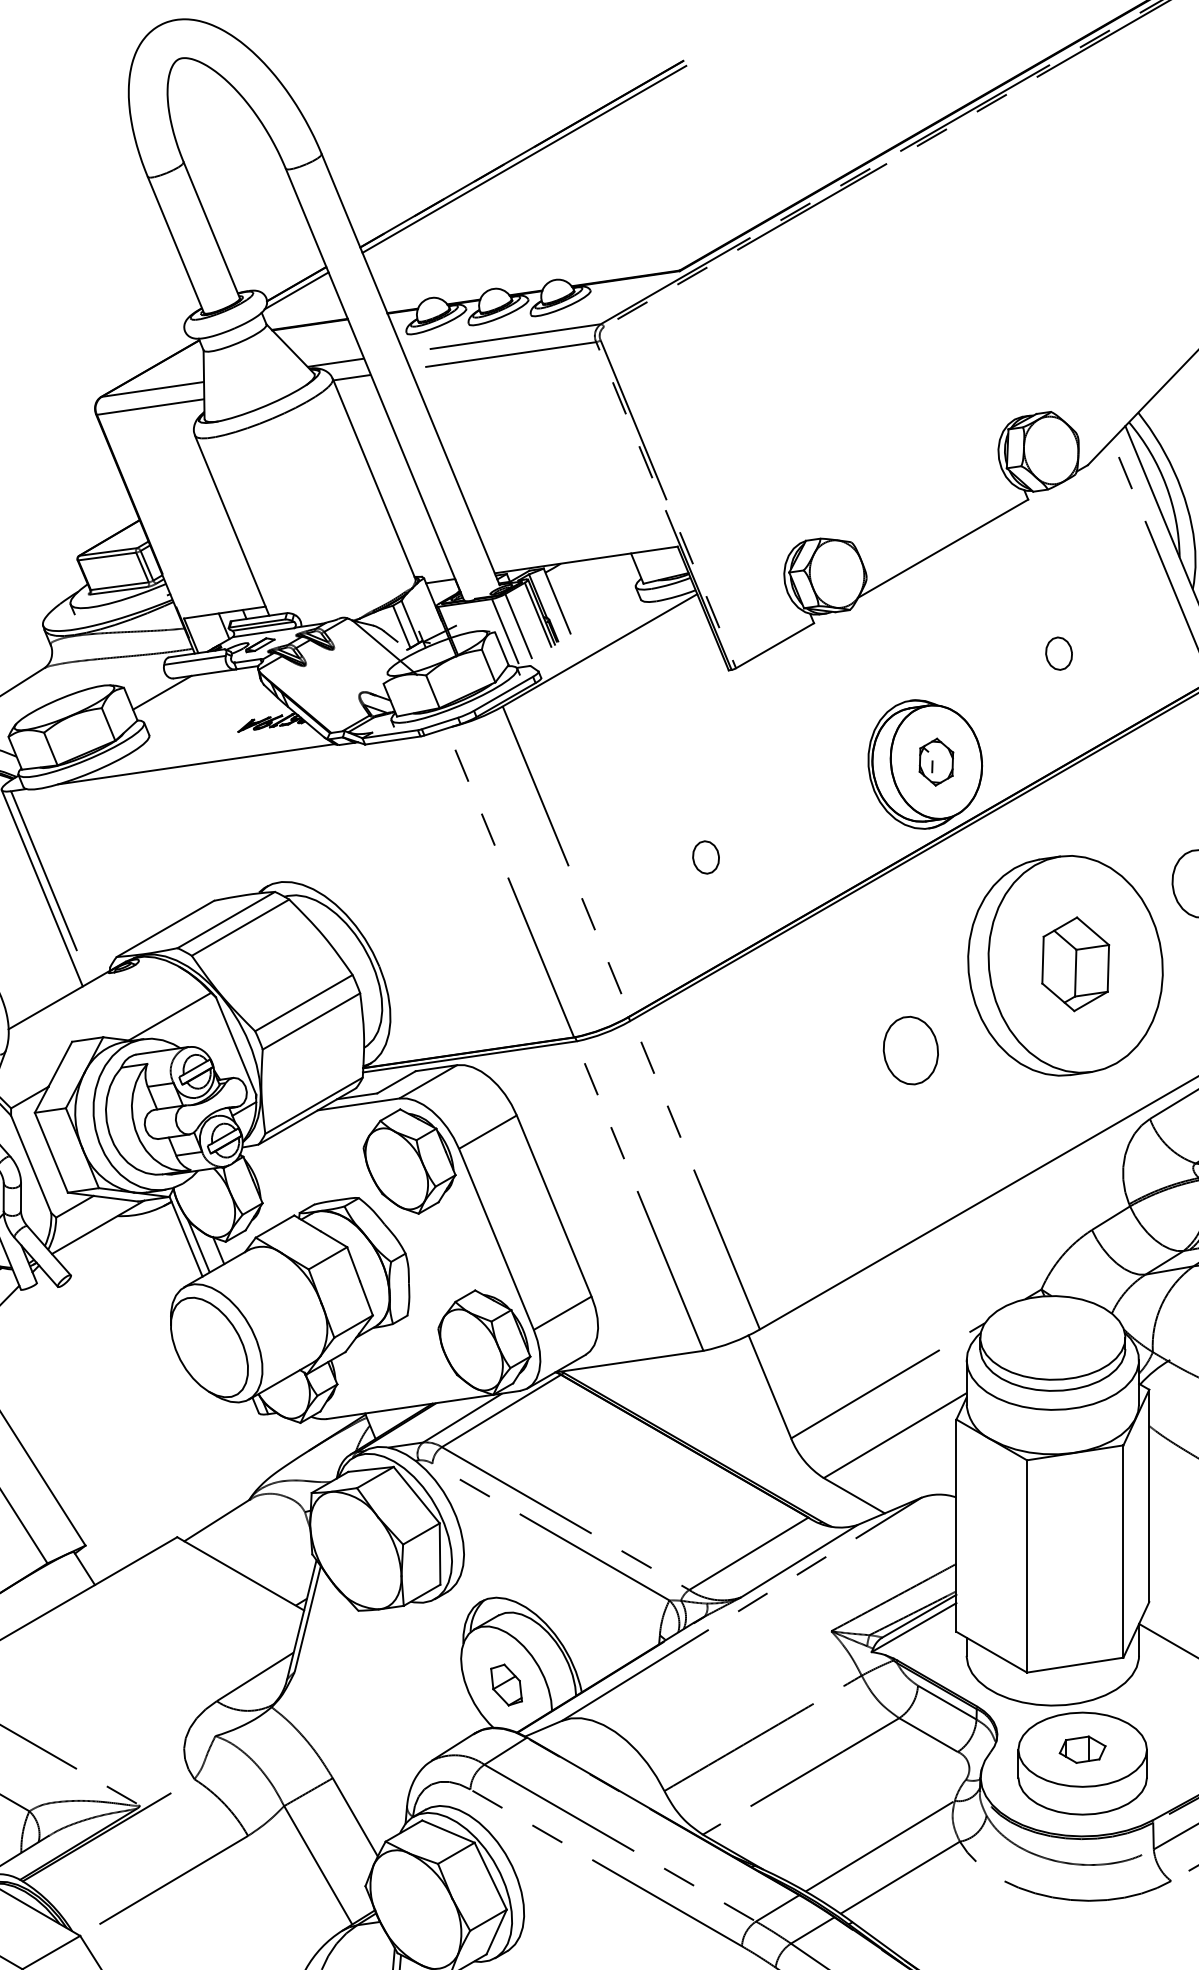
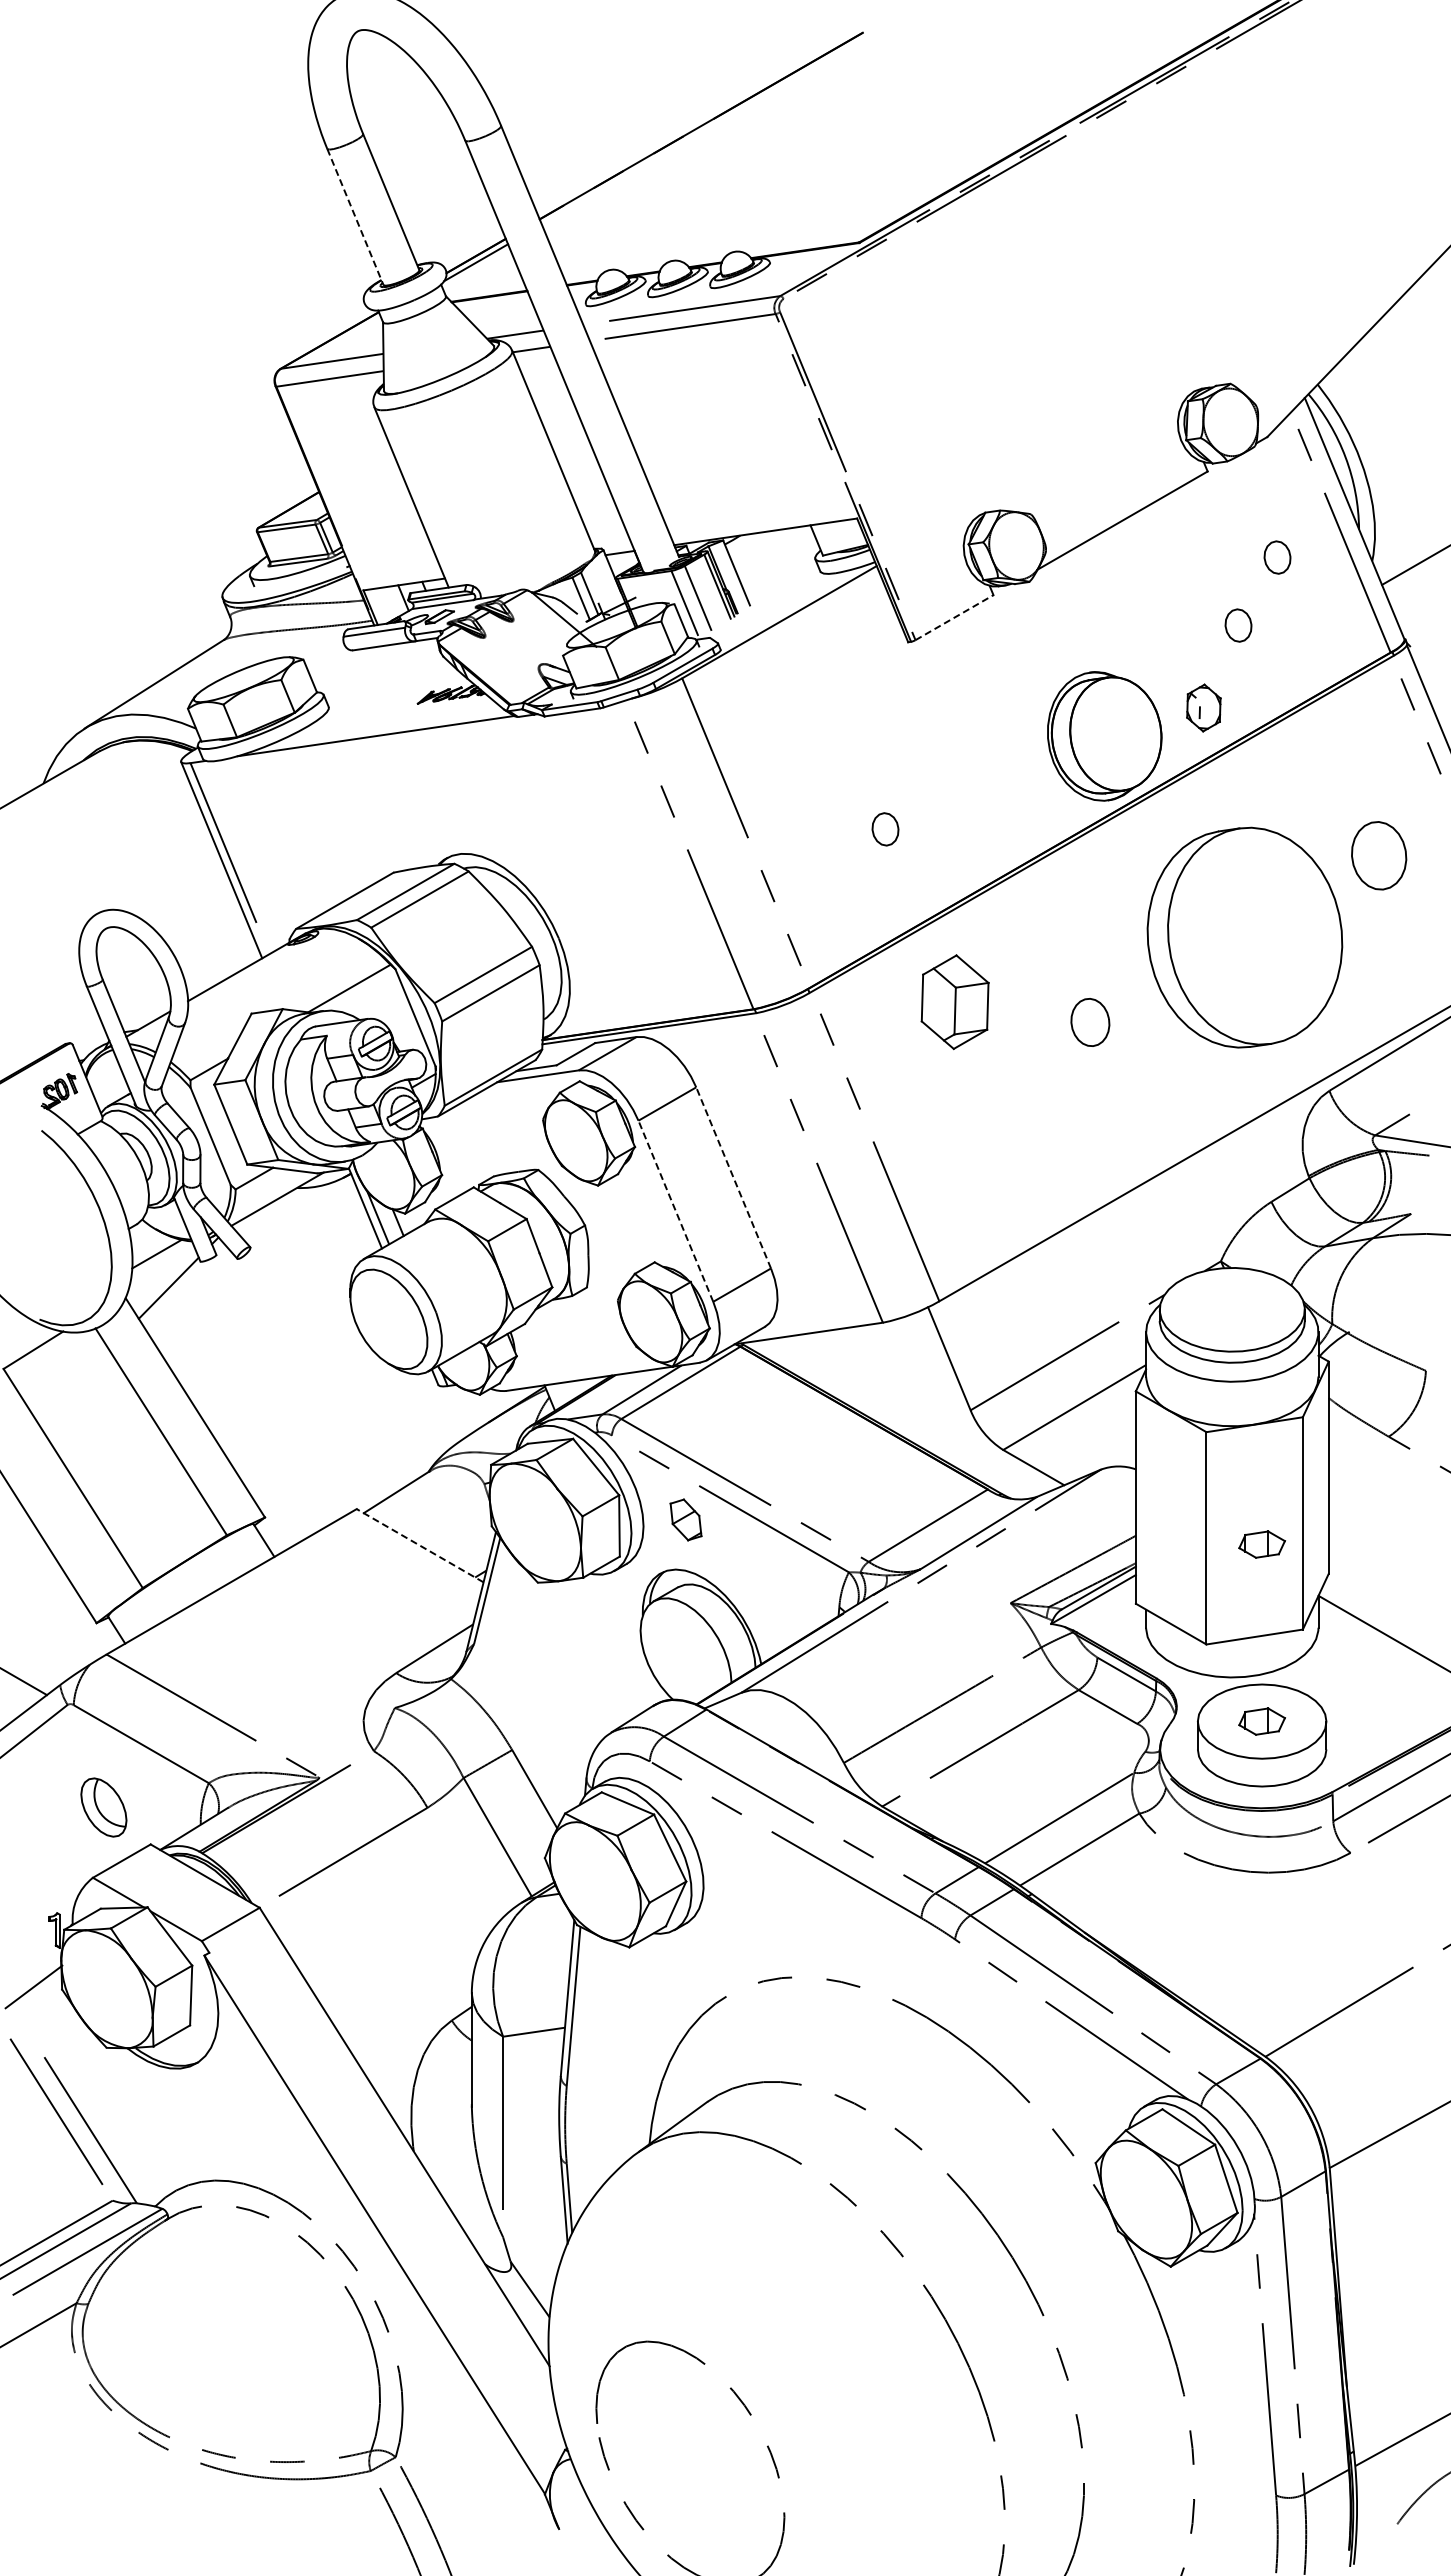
line: (524, 158) -> (703, 130), removed
line: (176, 244) -> (355, 216), solid -> dashed
part: (1098, 585) -> (1277, 557), added
line: (775, 645) -> (954, 617), solid -> dashed
line: (162, 692) -> (341, 664), removed
part: (936, 761) -> (1203, 707), moved
part: (1075, 964) -> (954, 1002), moved
part: (911, 1050) -> (1090, 1022), size x0.7
line: (554, 1205) -> (733, 1177), solid -> dashed
line: (496, 1239) -> (675, 1211), solid -> dashed
part: (1082, 1572) -> (1261, 1544), added
line: (240, 1573) -> (419, 1545), solid -> dashed
part: (506, 1684) -> (685, 1519), moved

